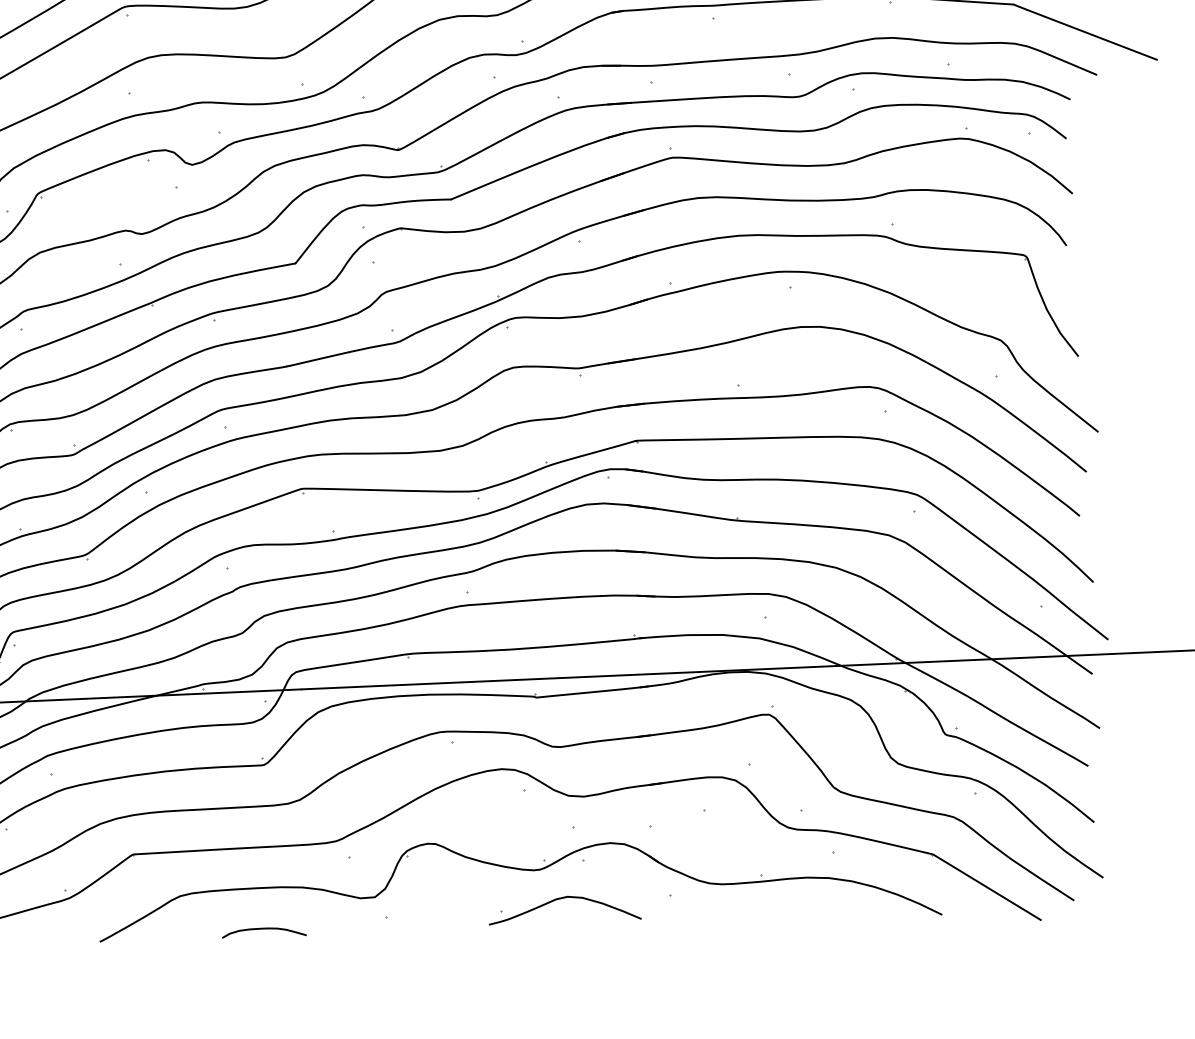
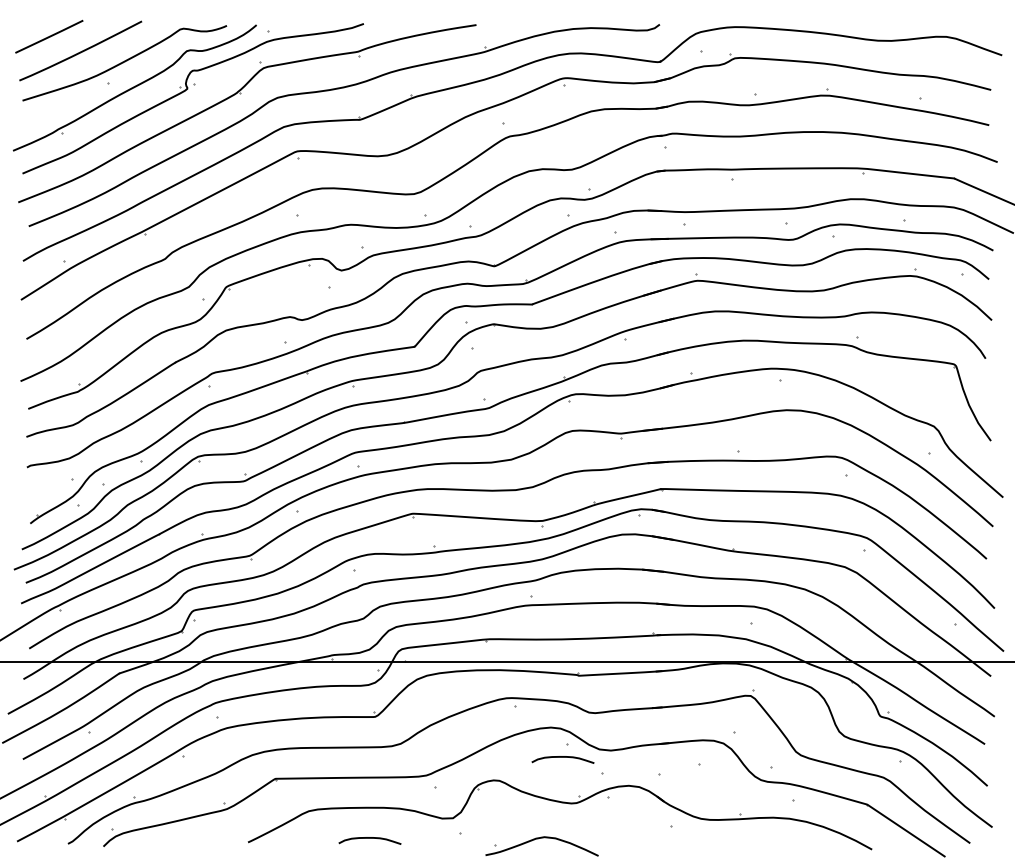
curve: (519, 808) -> (562, 757), added
part: (559, 900) -> (538, 839), moved

